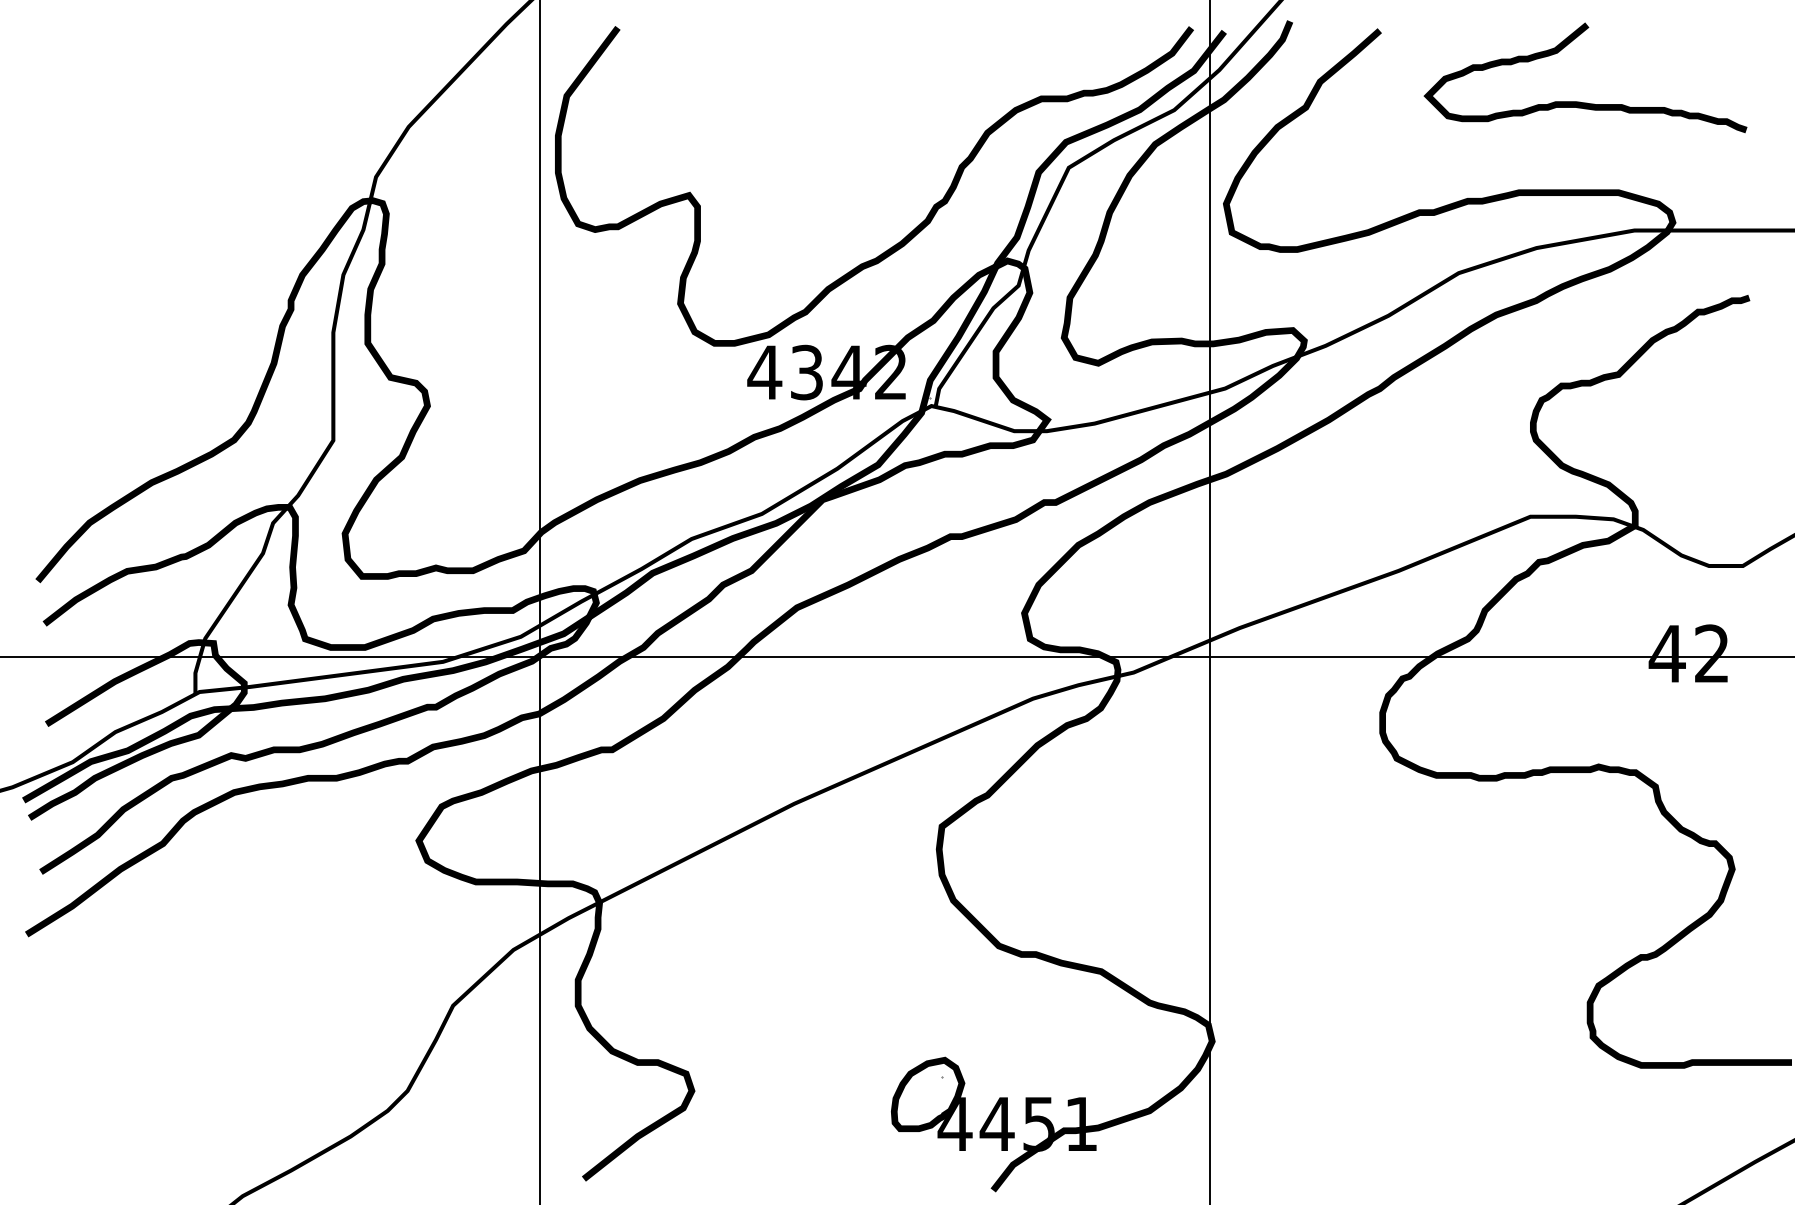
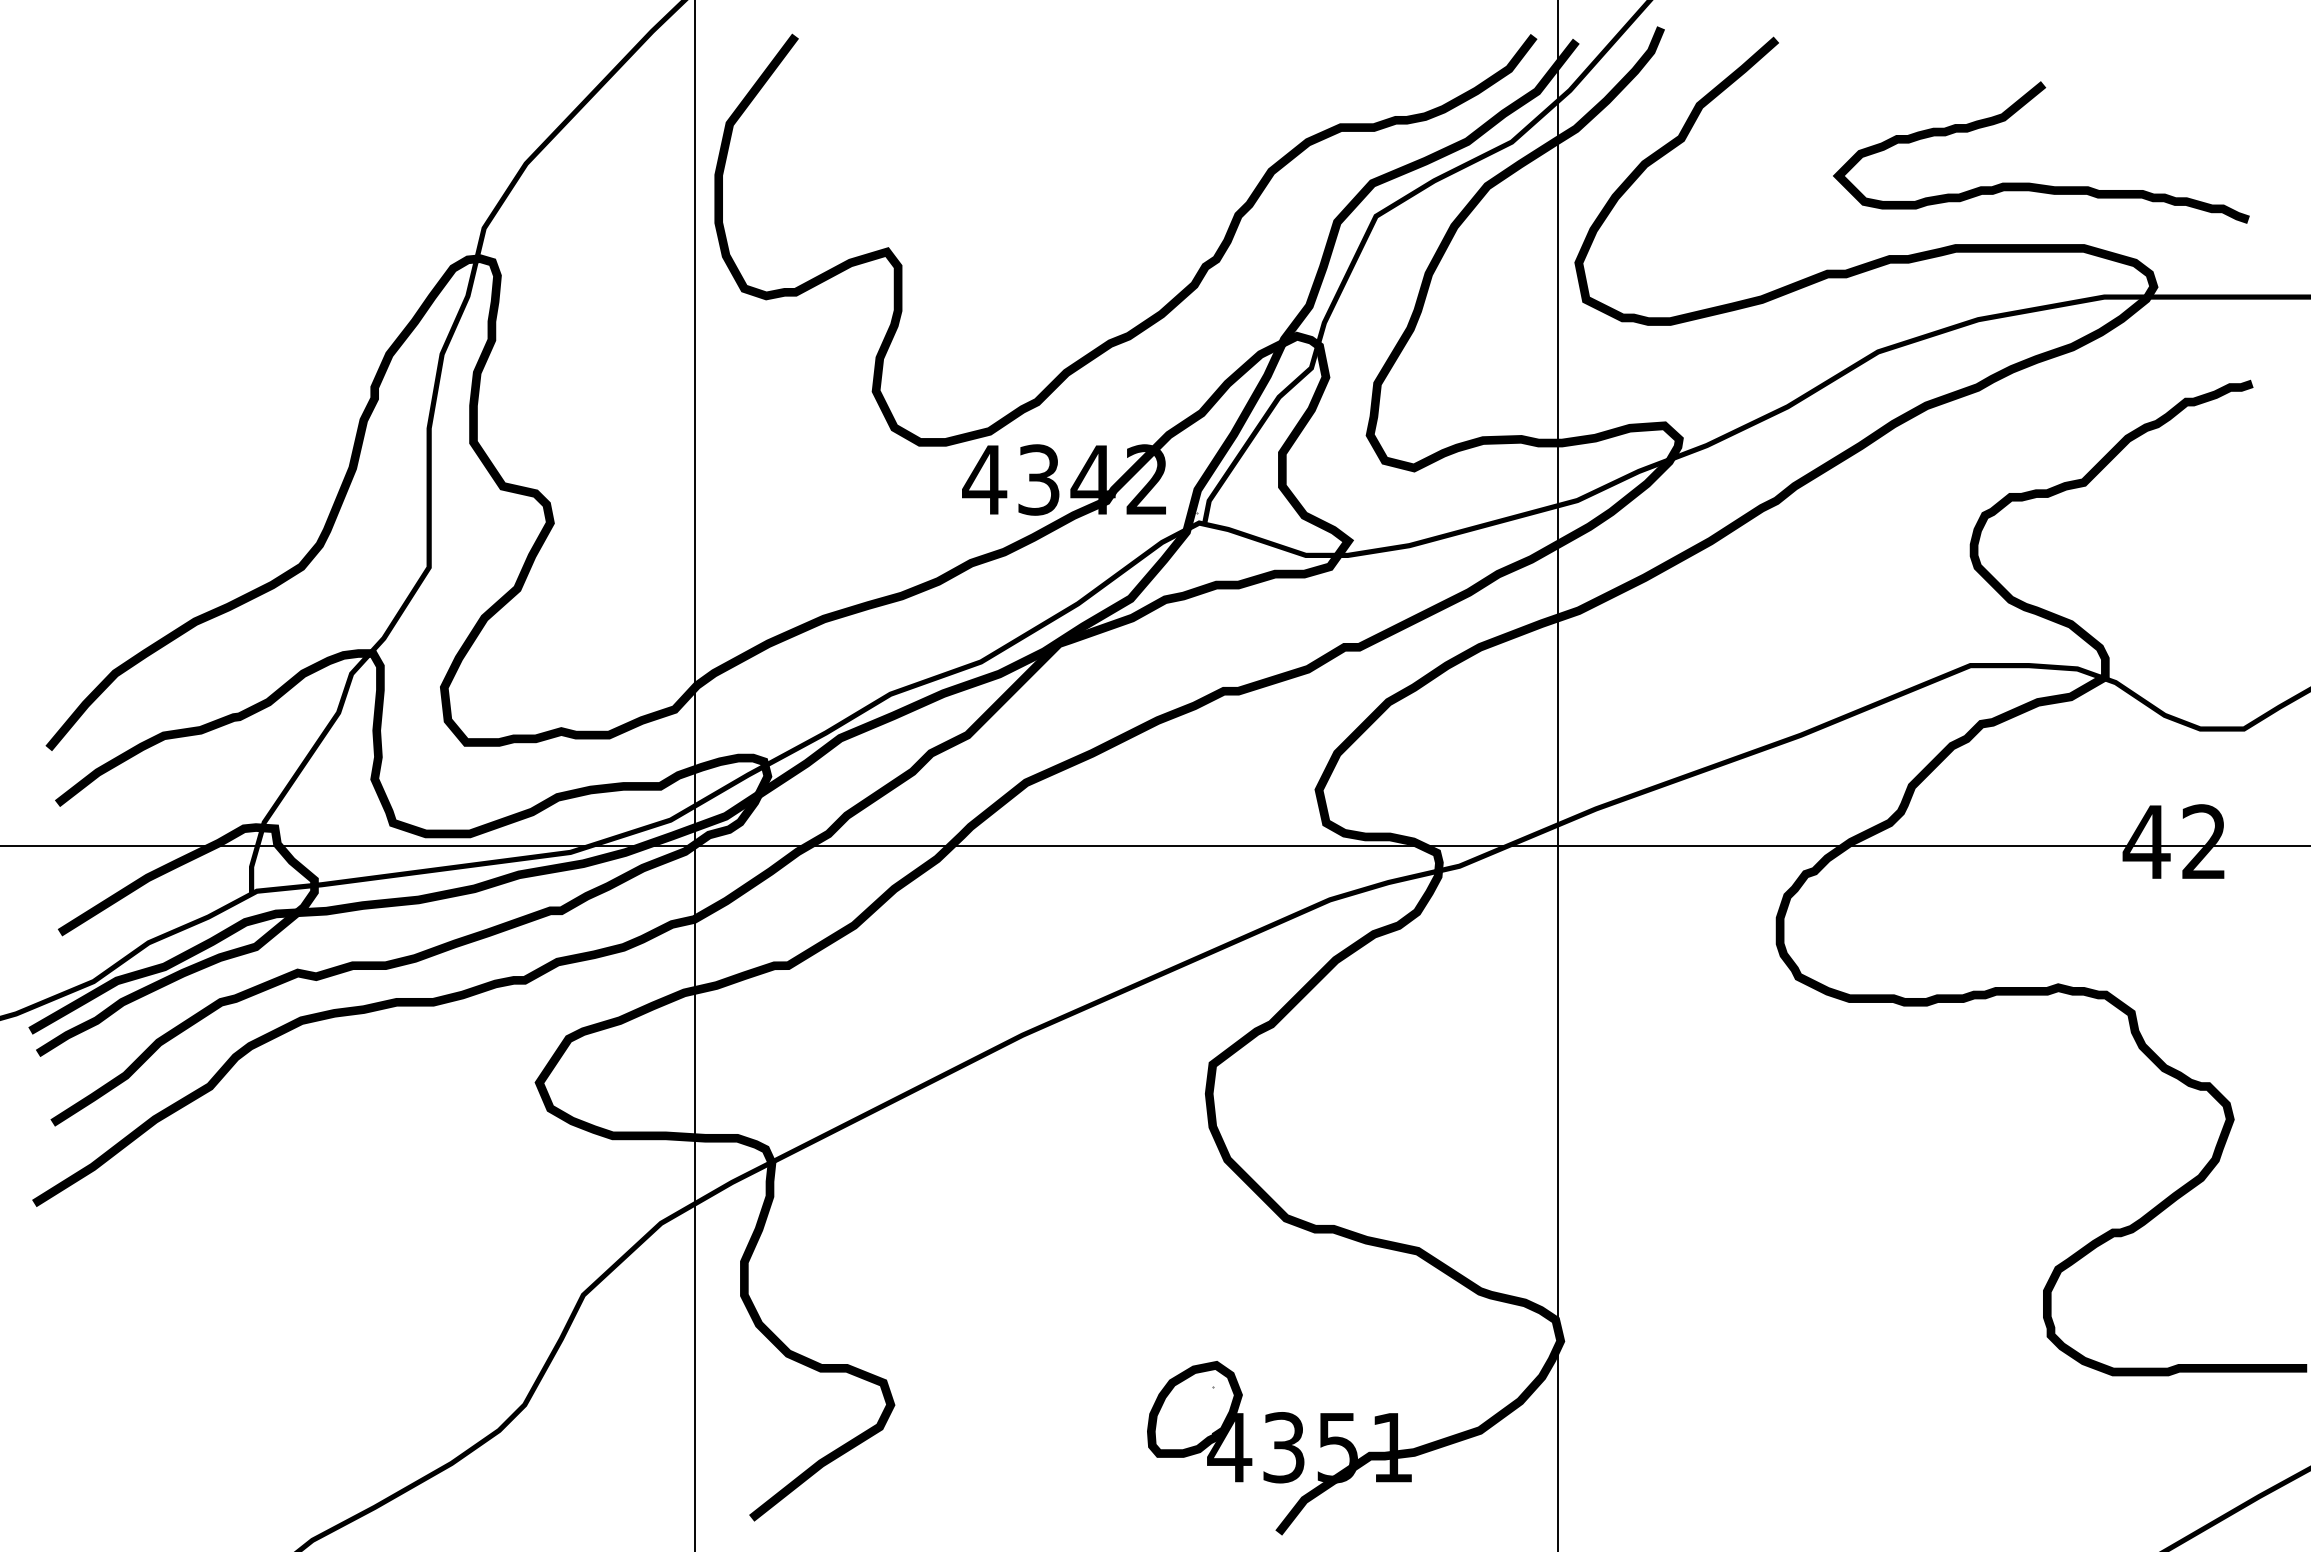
curve: (1582, 101) -> (2037, 183), moved
text: (996, 1124) -> (1283, 1447), 4451 -> 4351

